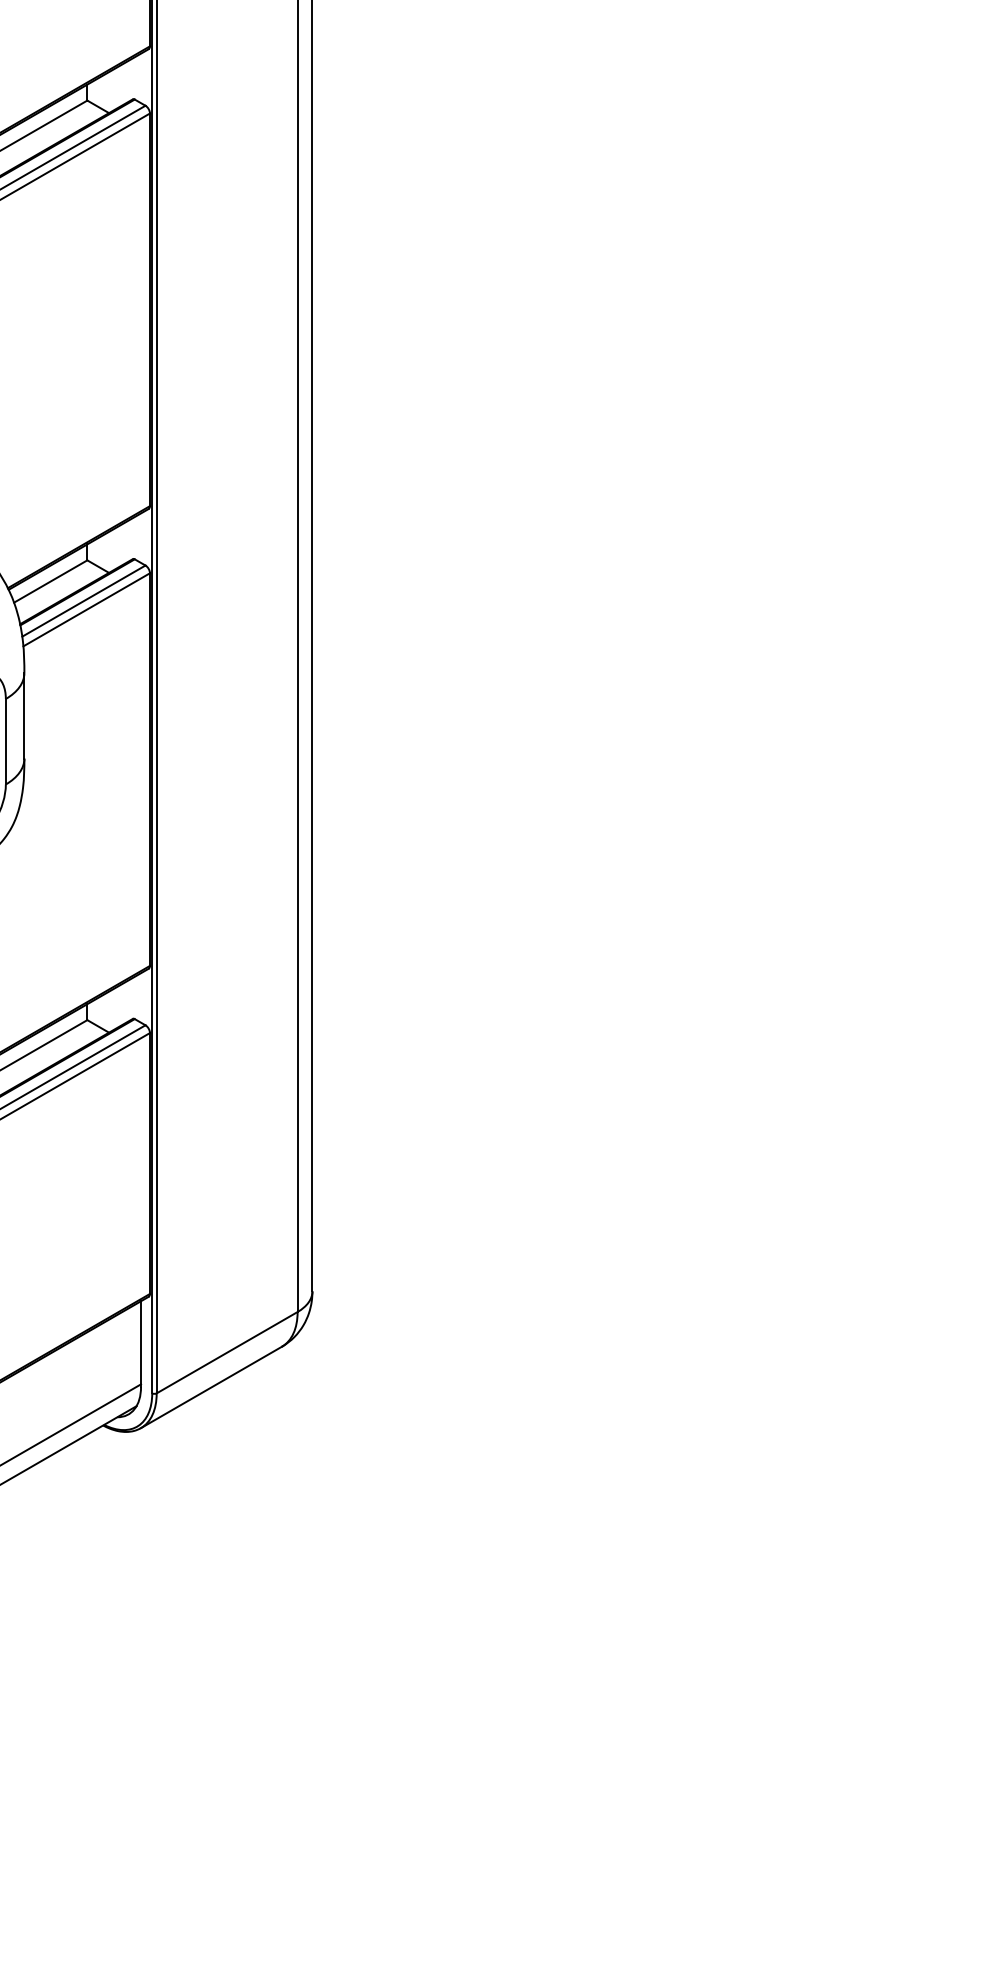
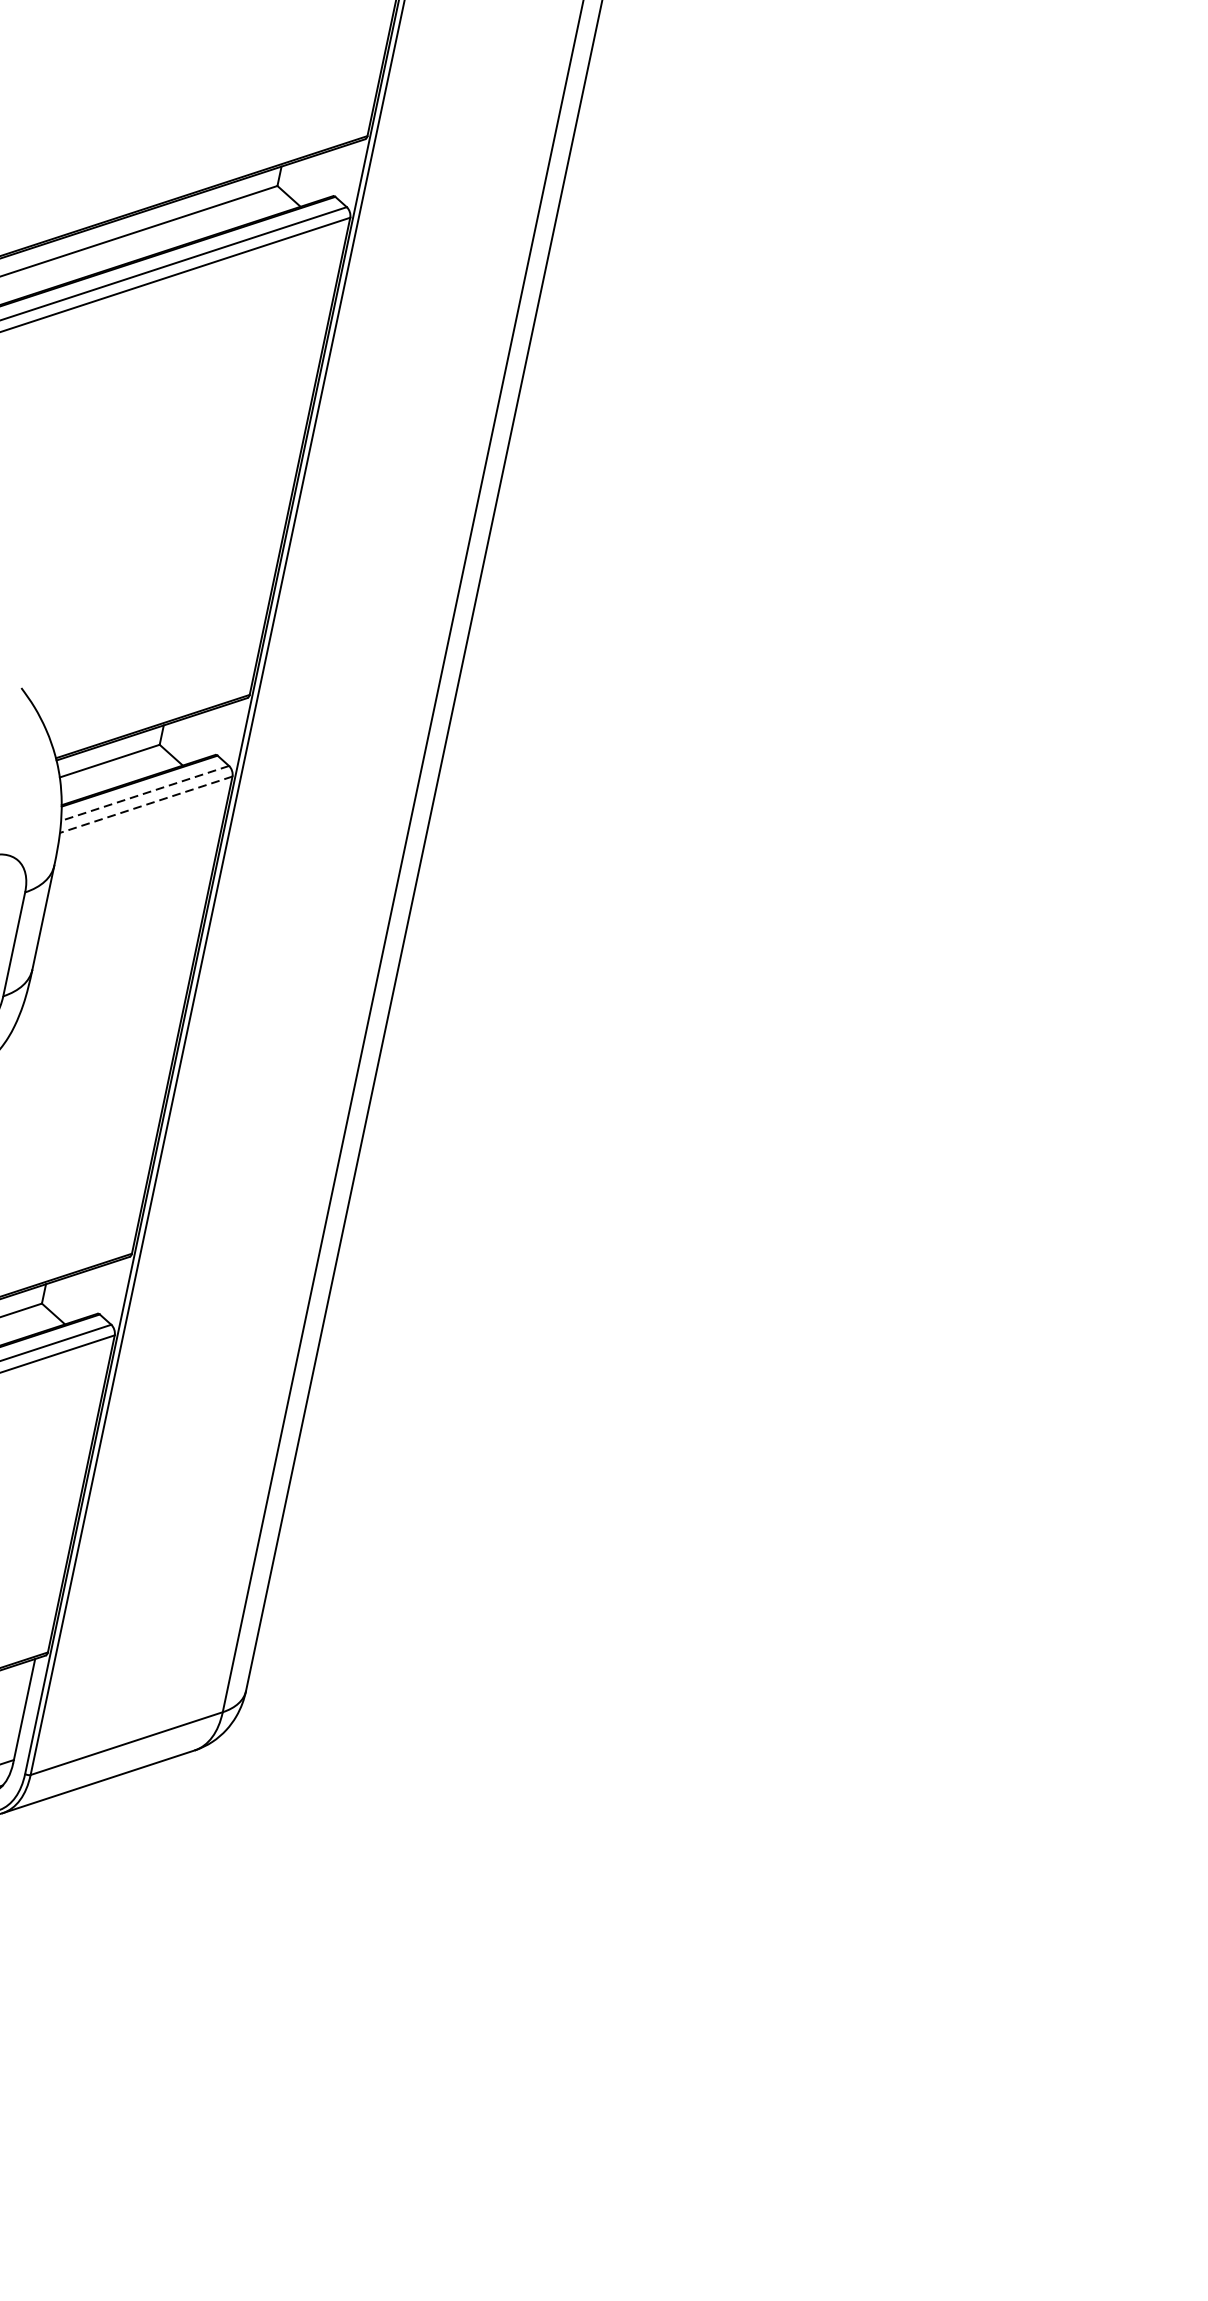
line: (83, 601) -> (144, 793), solid -> dashed
line: (86, 610) -> (145, 805), solid -> dashed

